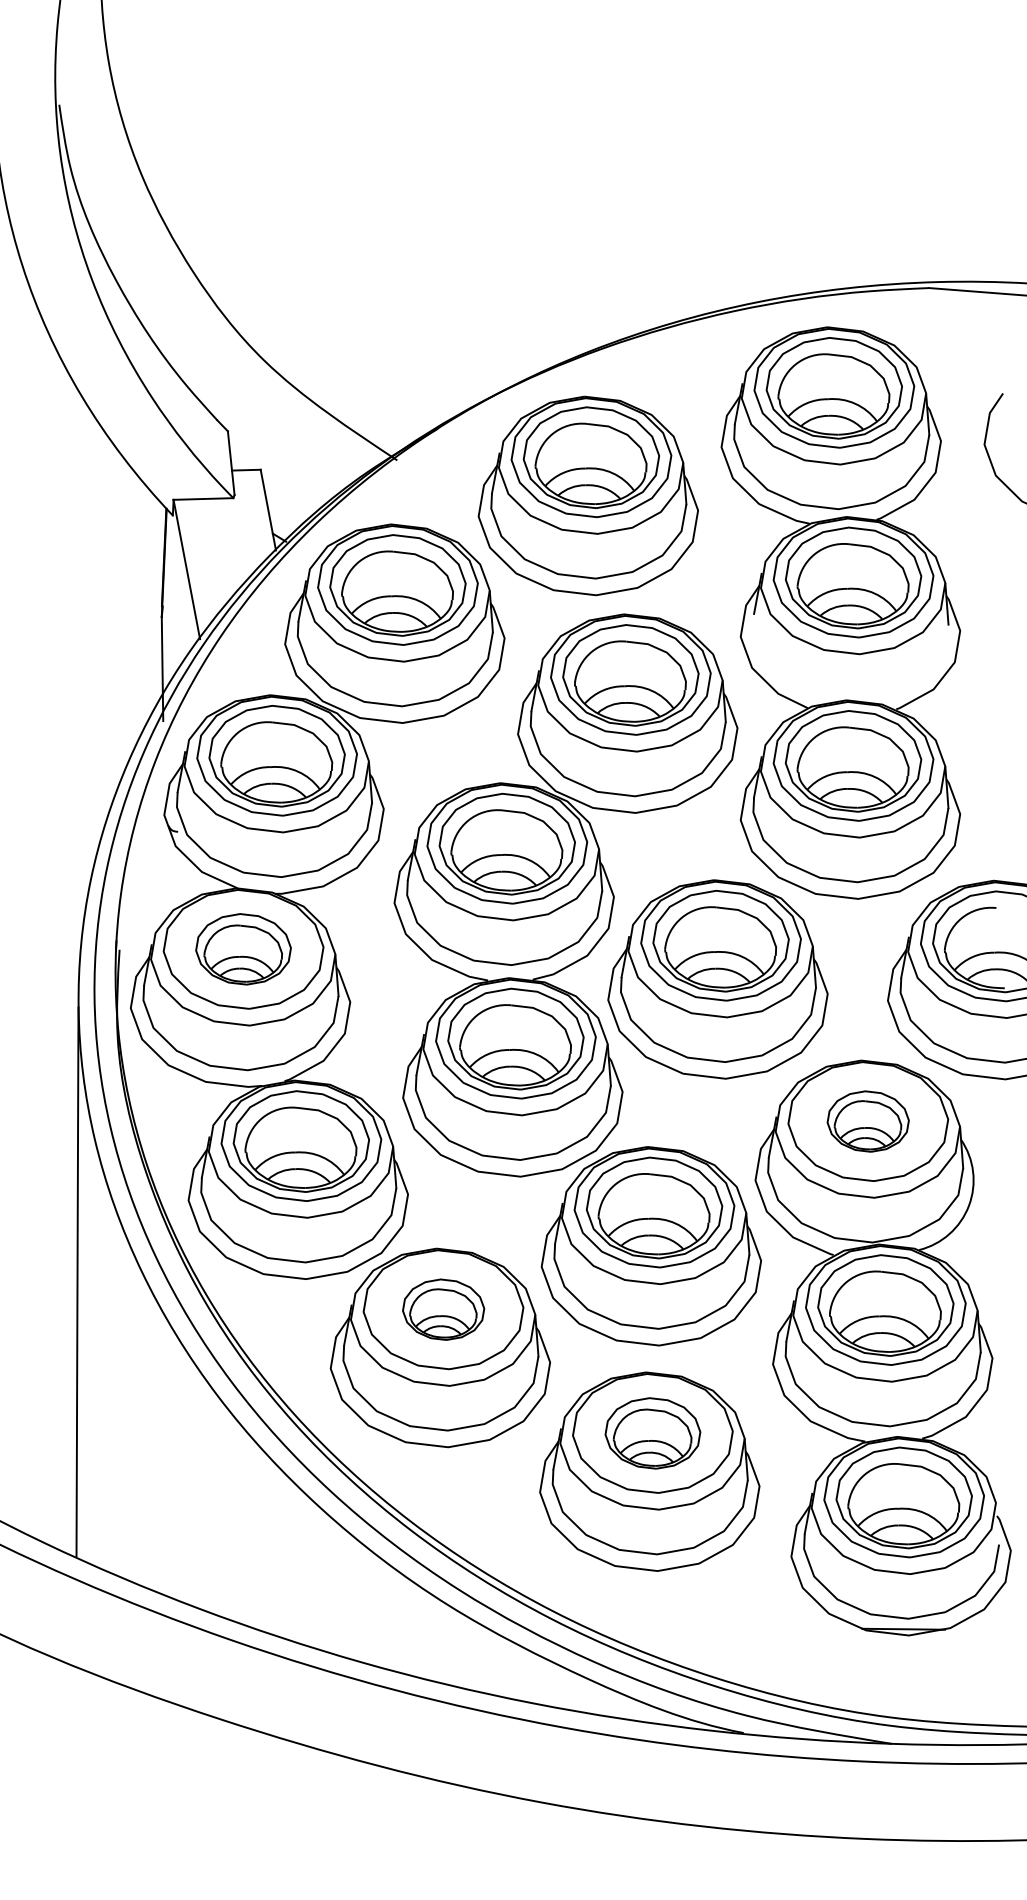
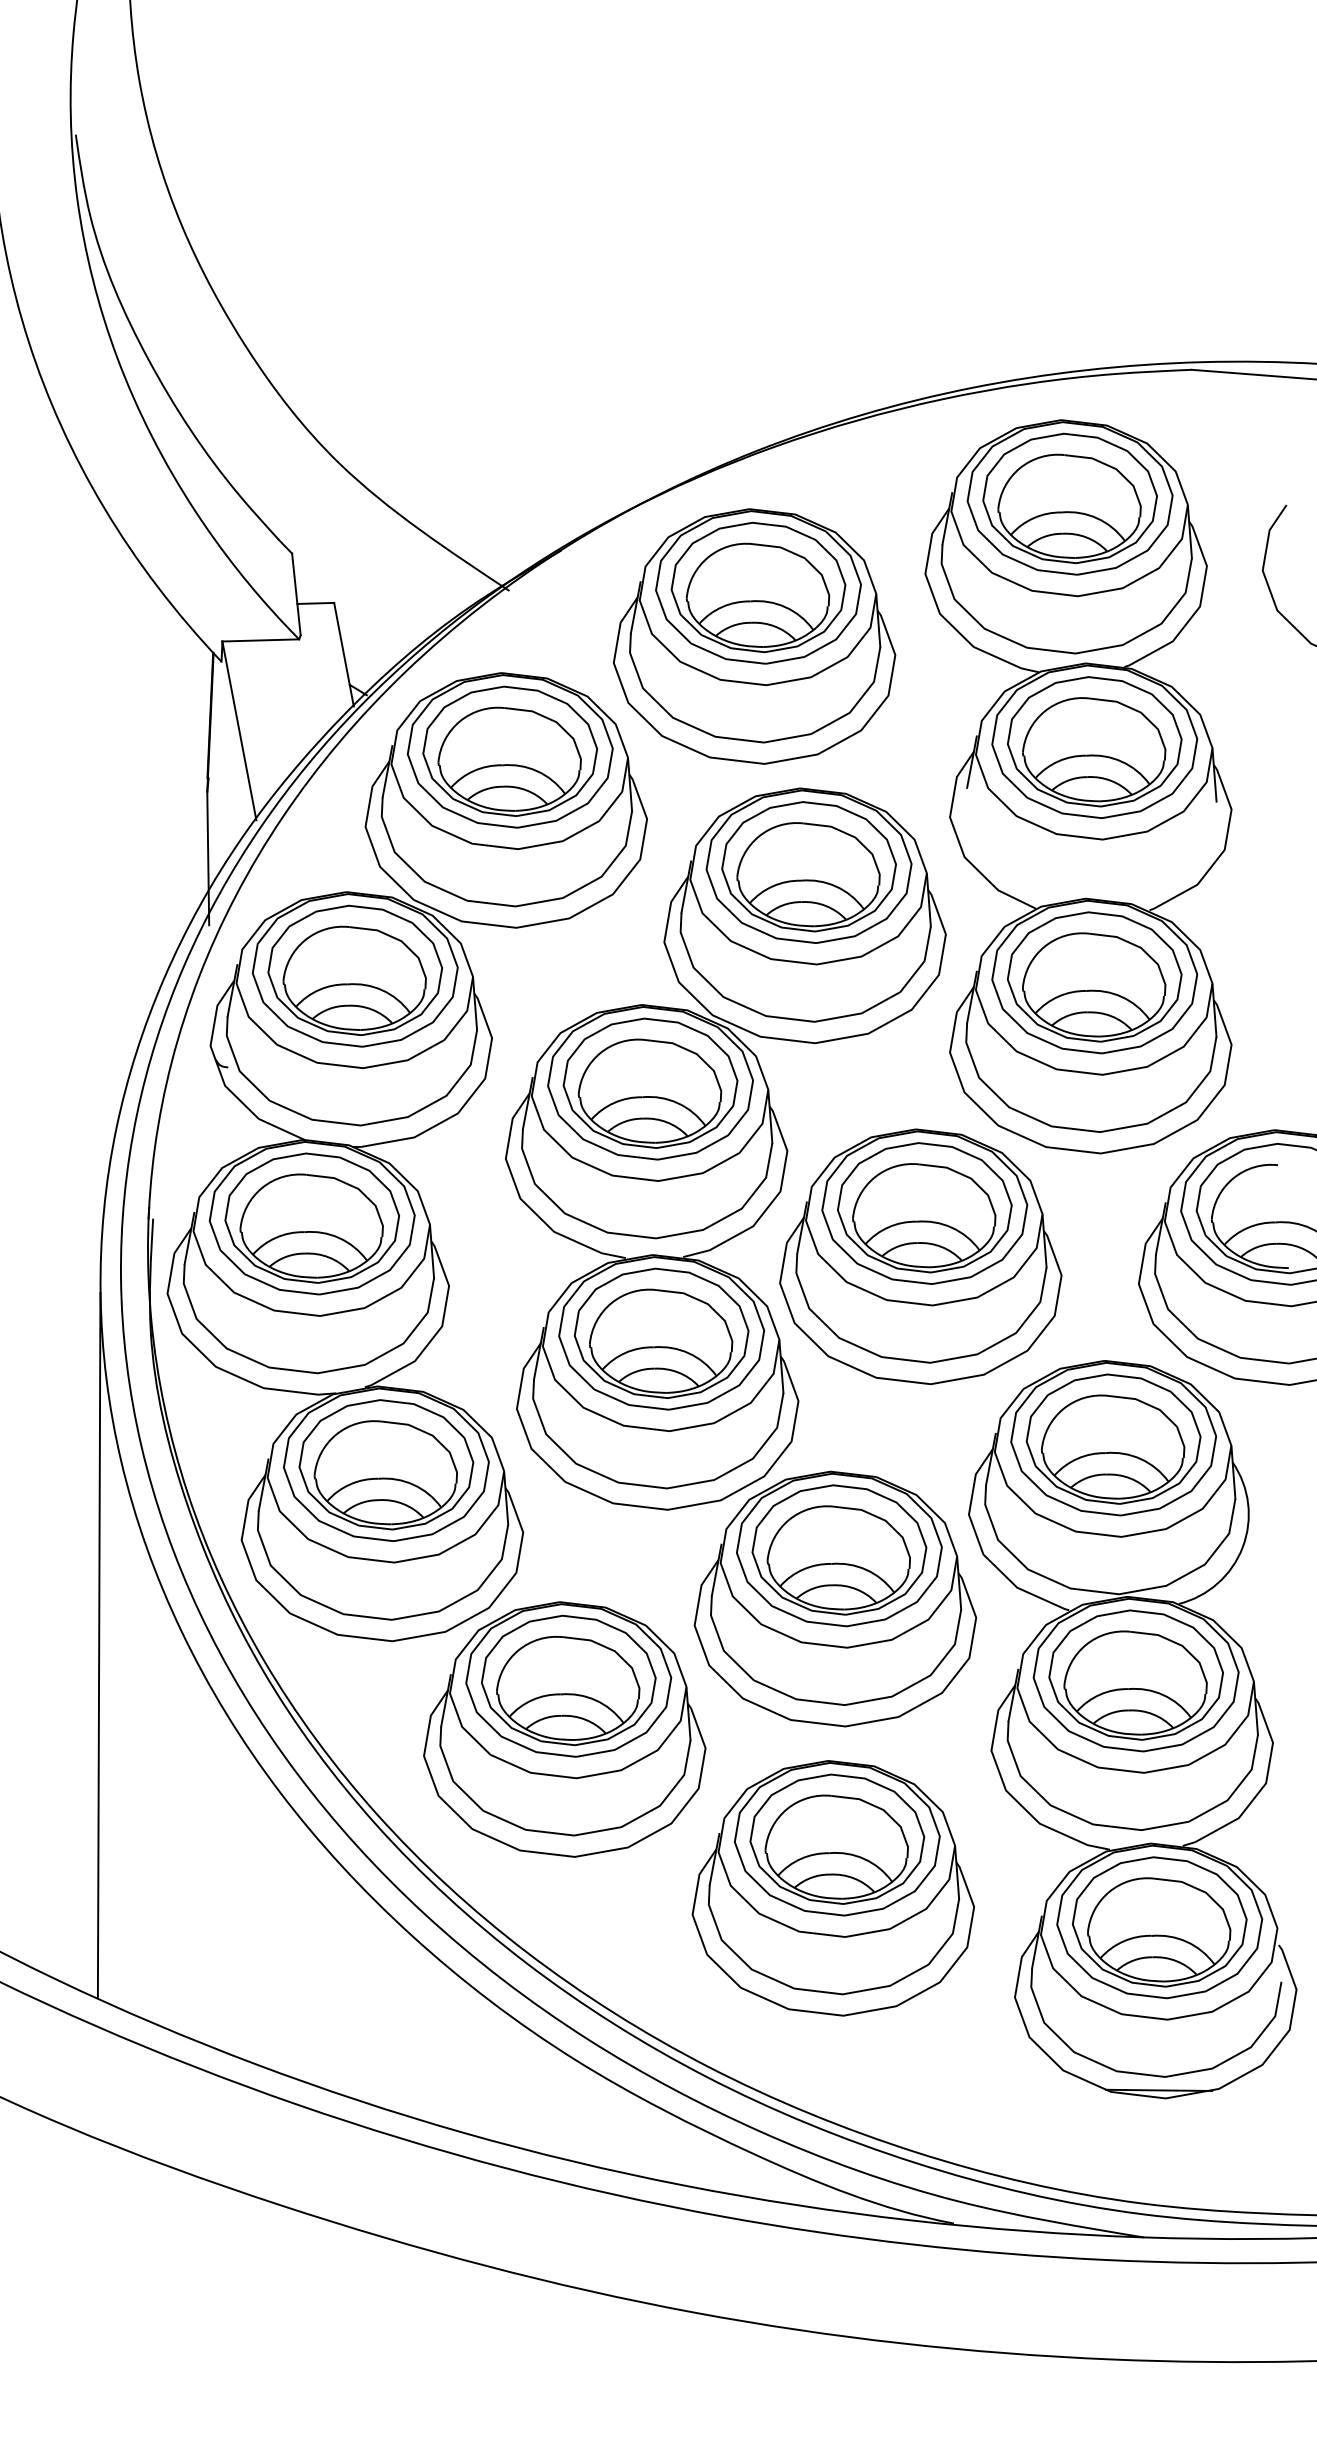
part: (243, 948) -> (311, 1217), size x1.43
part: (868, 1121) -> (1113, 1438), size x1.67
part: (443, 1309) -> (568, 1680), size x1.67
part: (653, 1432) -> (837, 1838), size x1.43

